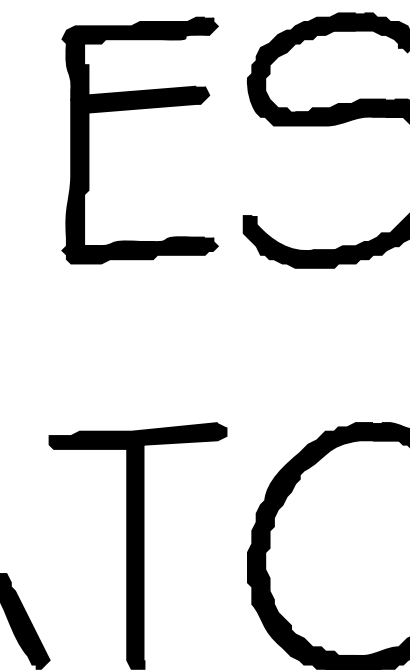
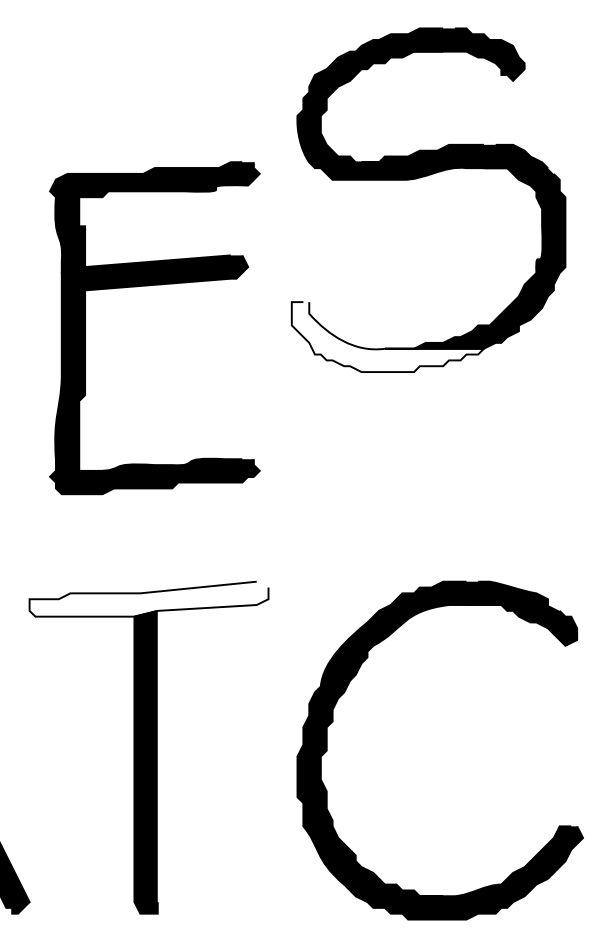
part: (136, 109) -> (149, 286), moved
fill: (314, 242) -> (387, 337), removed
fill: (137, 435) -> (148, 598), removed

